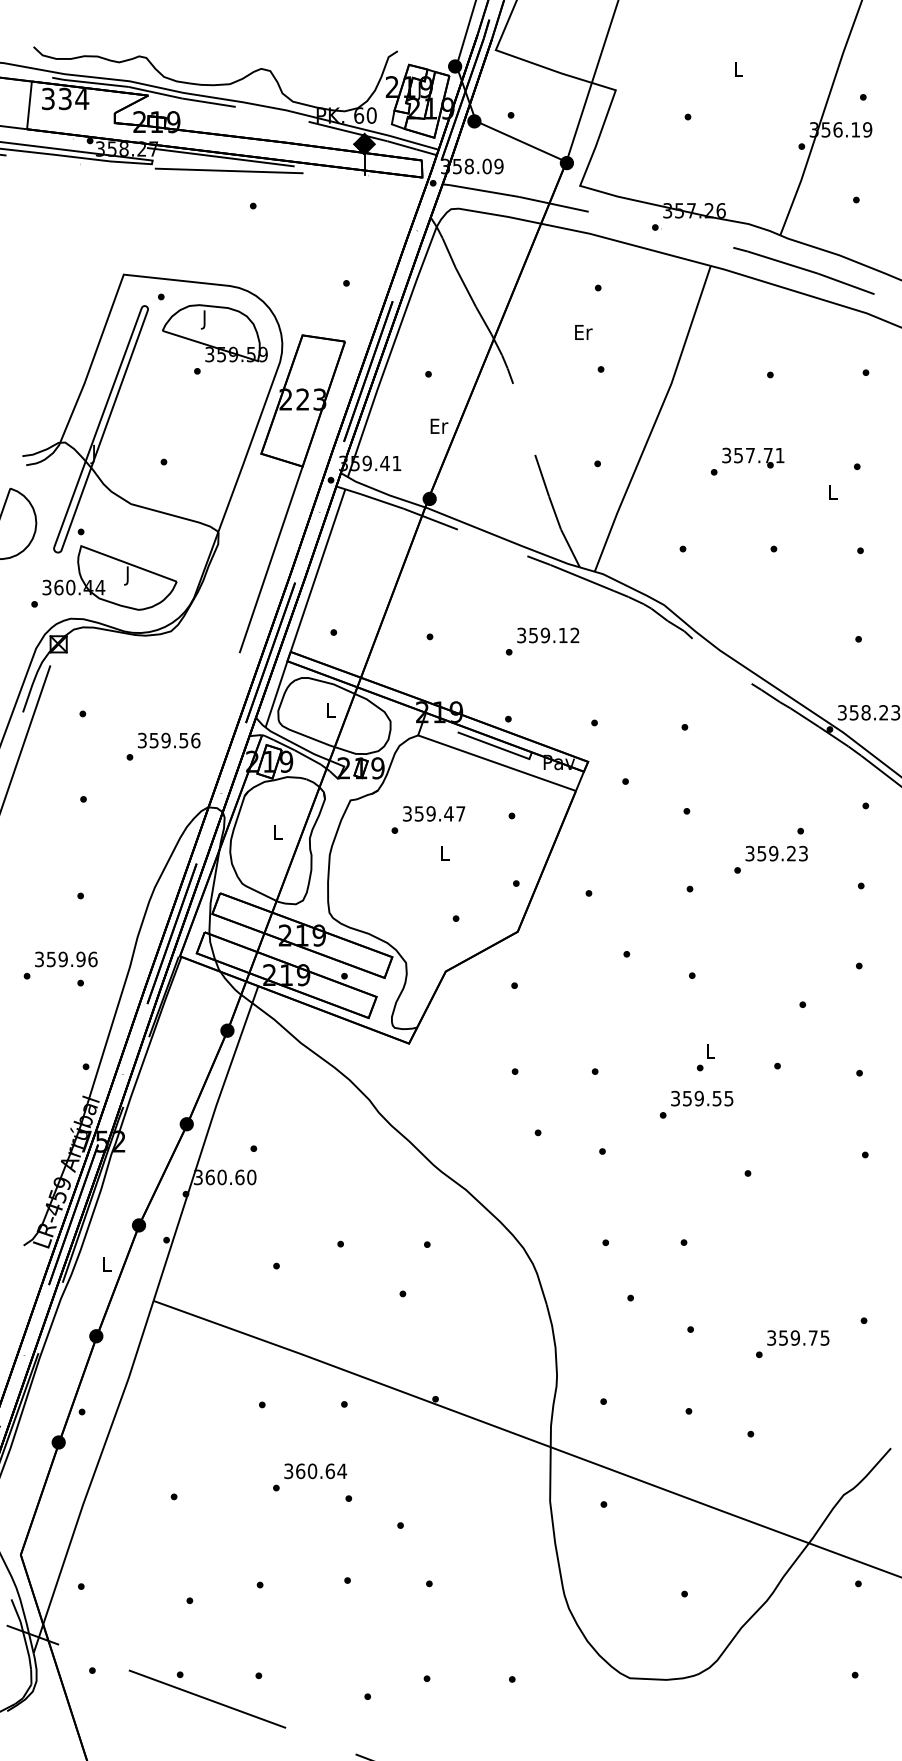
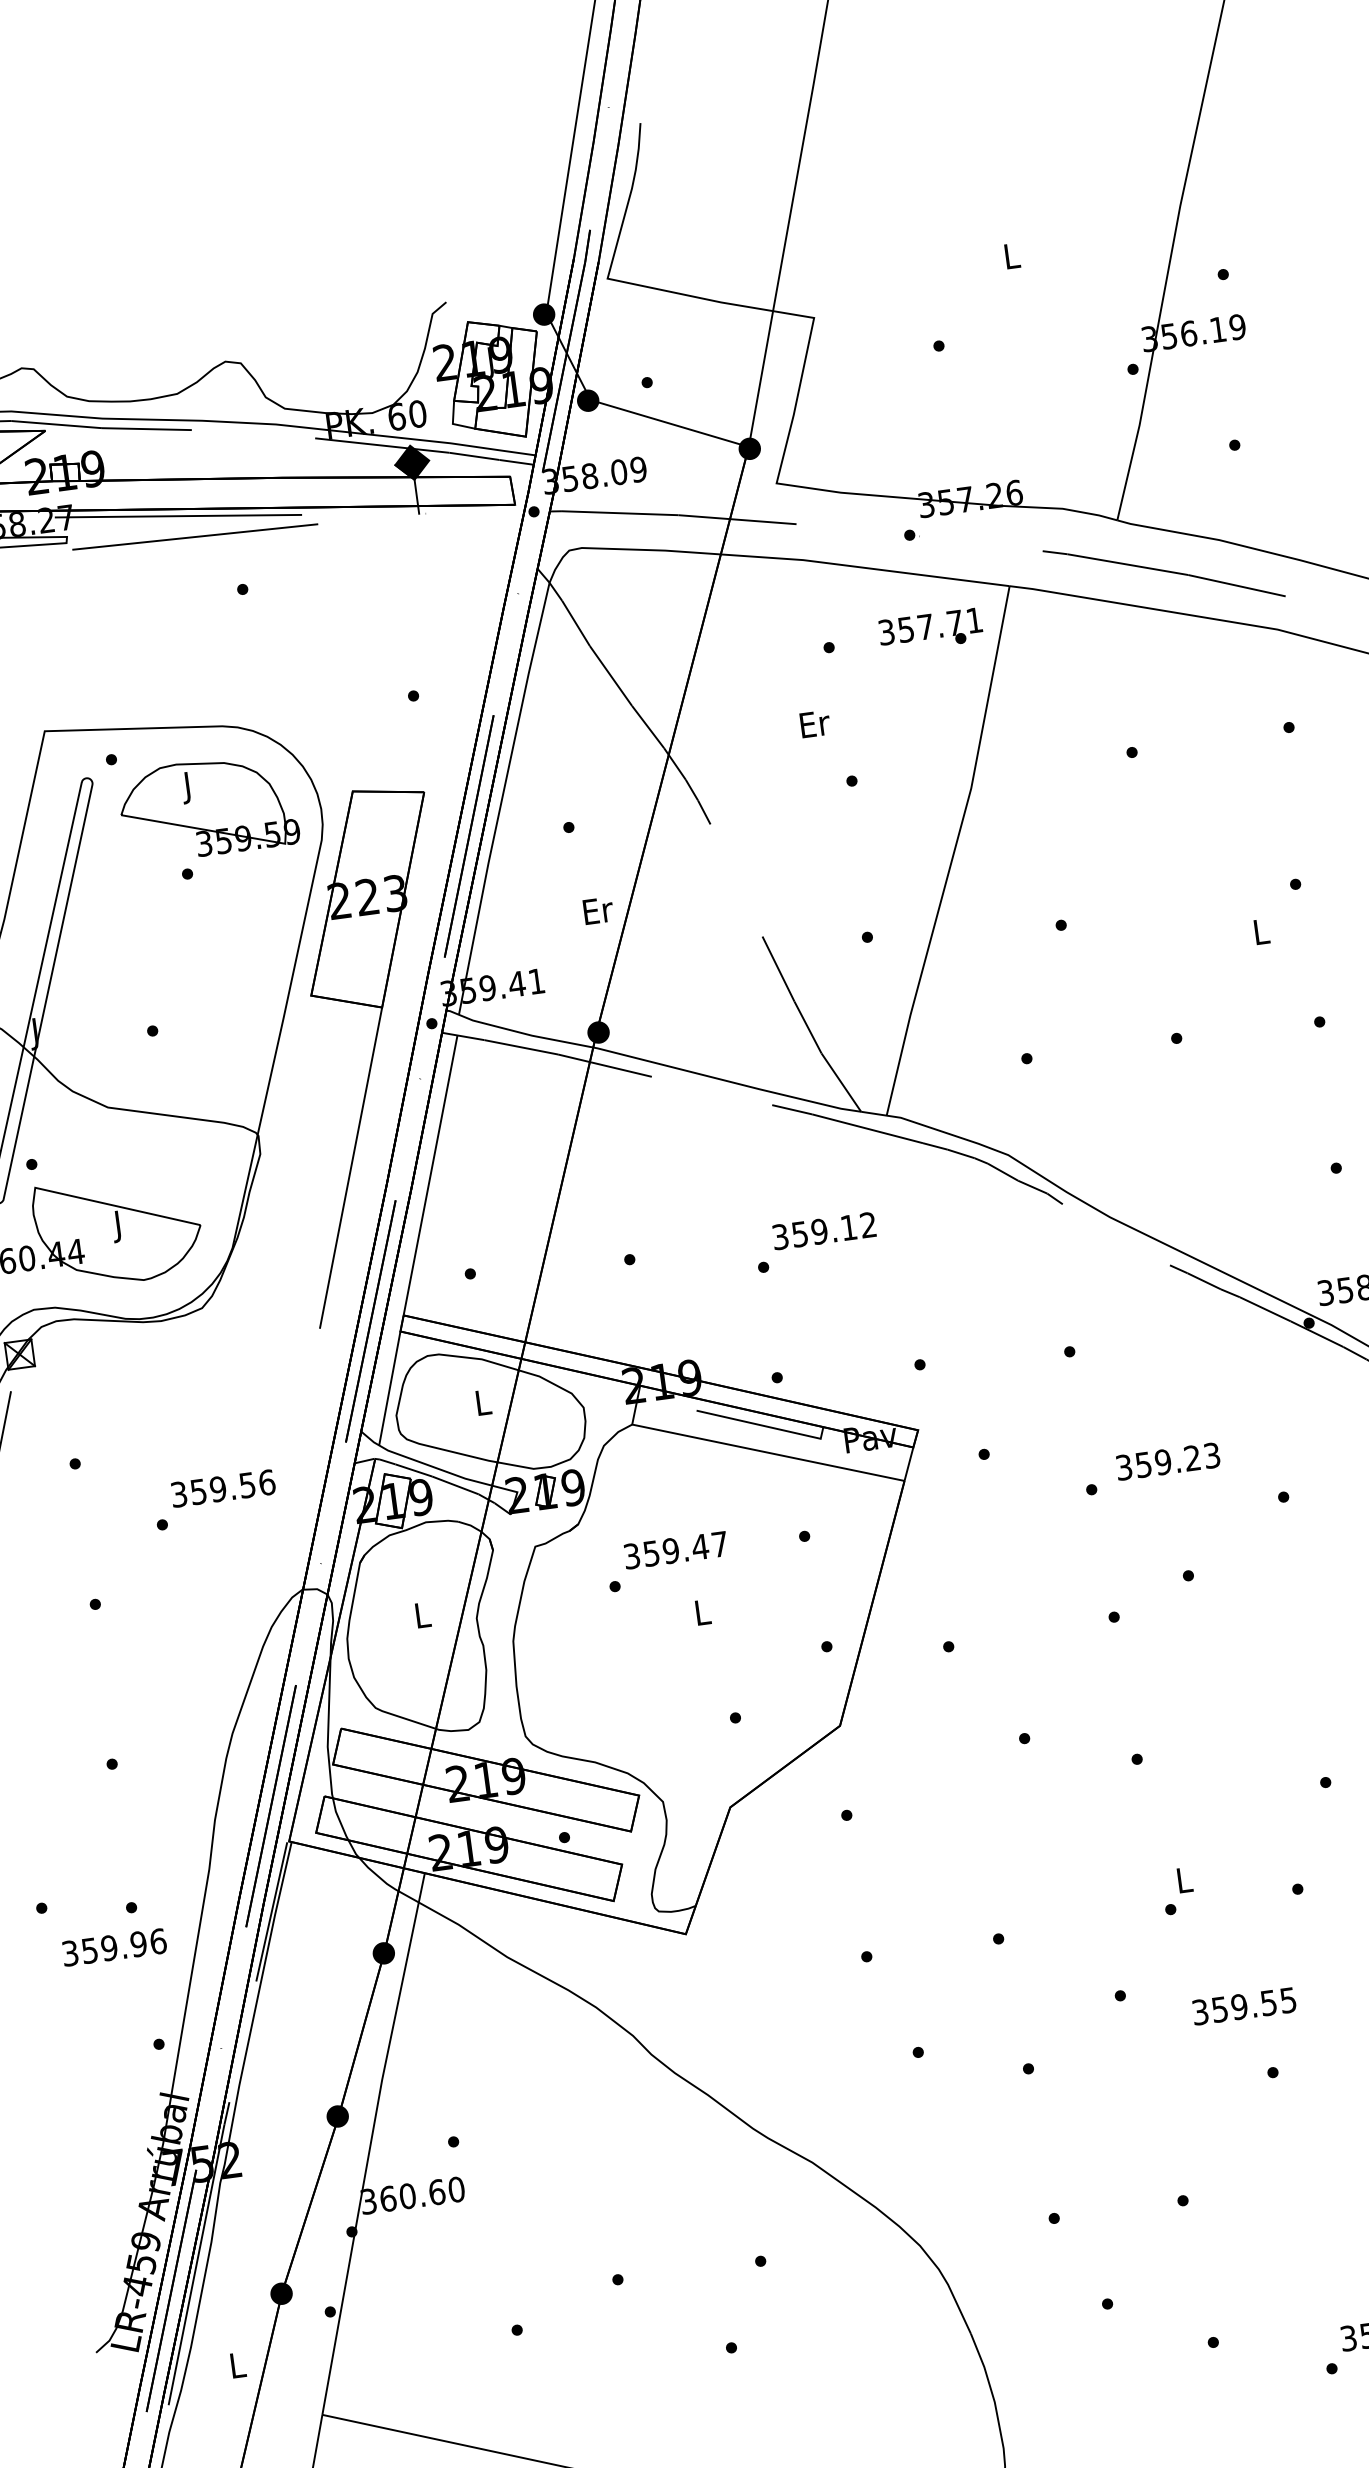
text: (753, 457) -> (931, 629), moved
text: (776, 853) -> (1167, 1461), moved
text: (66, 959) -> (114, 1947), moved
text: (702, 1098) -> (1244, 2006), moved

